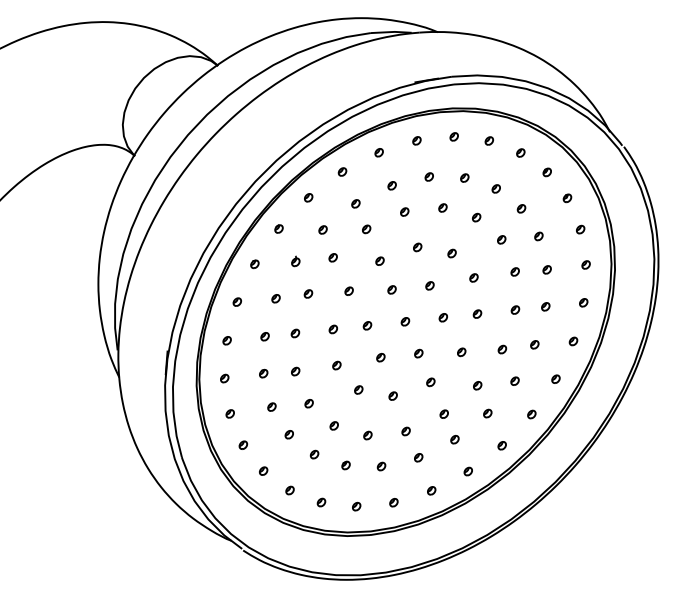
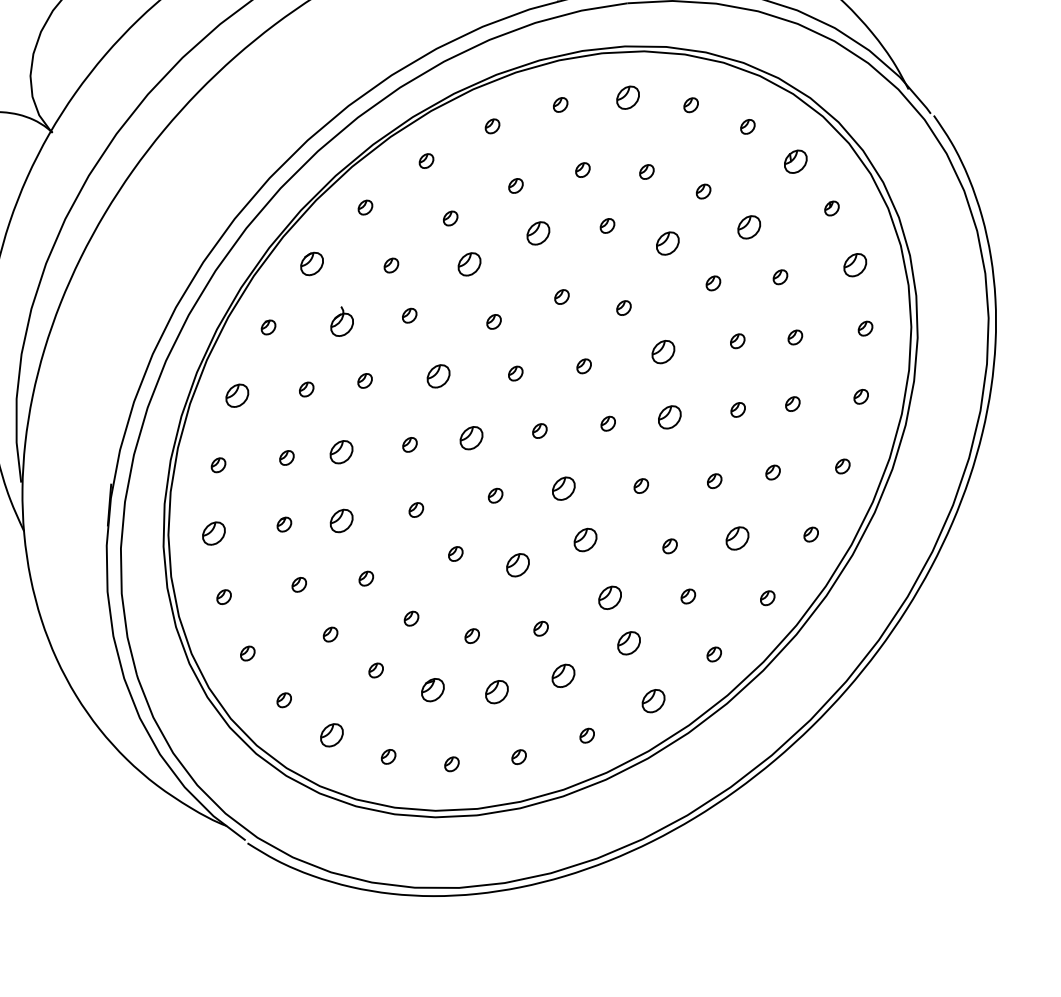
part: (453, 136) -> (626, 97), size x1.6
part: (546, 172) -> (794, 161), size x1.6
part: (521, 208) -> (749, 226), size x1.6
part: (404, 211) -> (538, 232), size x1.6
part: (476, 217) -> (667, 243), size x1.6
part: (278, 228) -> (311, 262), size x1.6
part: (366, 229) -> (469, 264), size x1.6
part: (580, 229) -> (855, 264), size x1.6
part: (295, 261) -> (341, 322), size x1.6
part: (473, 277) -> (662, 351), size x1.6
part: (348, 290) -> (437, 374), size x1.6
part: (236, 301) -> (235, 394), size x1.6
part: (477, 313) -> (669, 416), size x1.6
part: (367, 325) -> (471, 437), size x1.6
part: (295, 333) -> (341, 452), size x1.6
part: (418, 353) -> (563, 488), size x1.6
part: (295, 371) -> (341, 520), size x1.6
part: (224, 378) -> (213, 533), size x1.6
part: (514, 380) -> (736, 536), size x1.6
part: (430, 382) -> (585, 540), size x1.6
part: (392, 395) -> (516, 563), size x1.6
part: (443, 413) -> (608, 596), size x1.6
part: (454, 439) -> (628, 643), size x1.6
part: (418, 457) -> (563, 675), size x1.6
part: (345, 465) -> (431, 690), size x1.6
part: (381, 466) -> (496, 691), size x1.6
part: (467, 471) -> (651, 700), size x1.6
part: (289, 490) -> (330, 735), size x1.6

